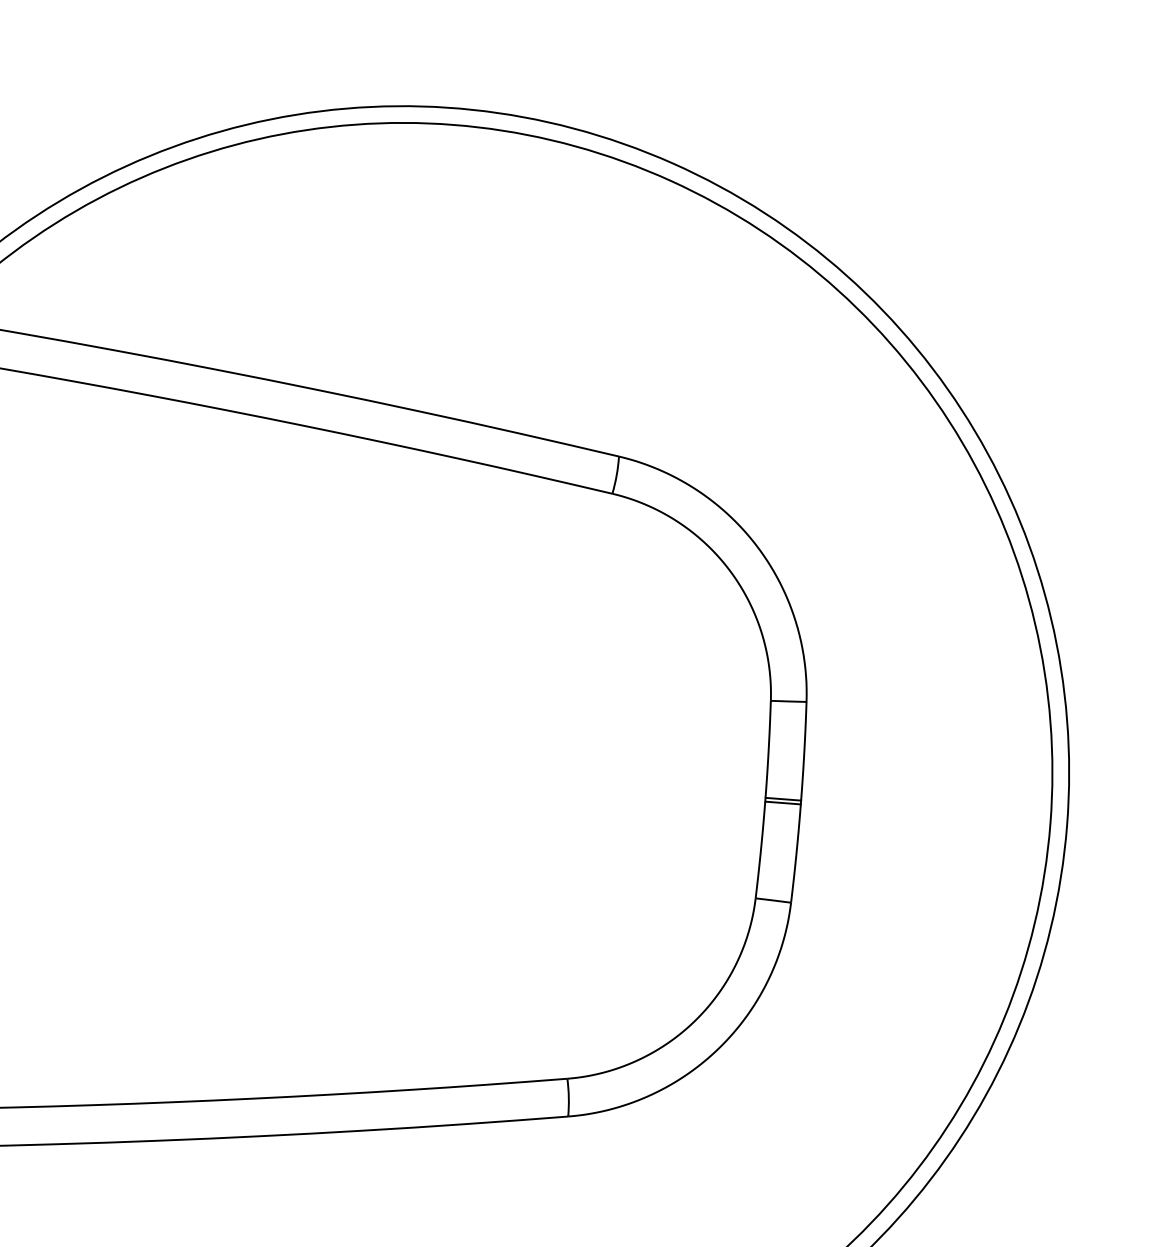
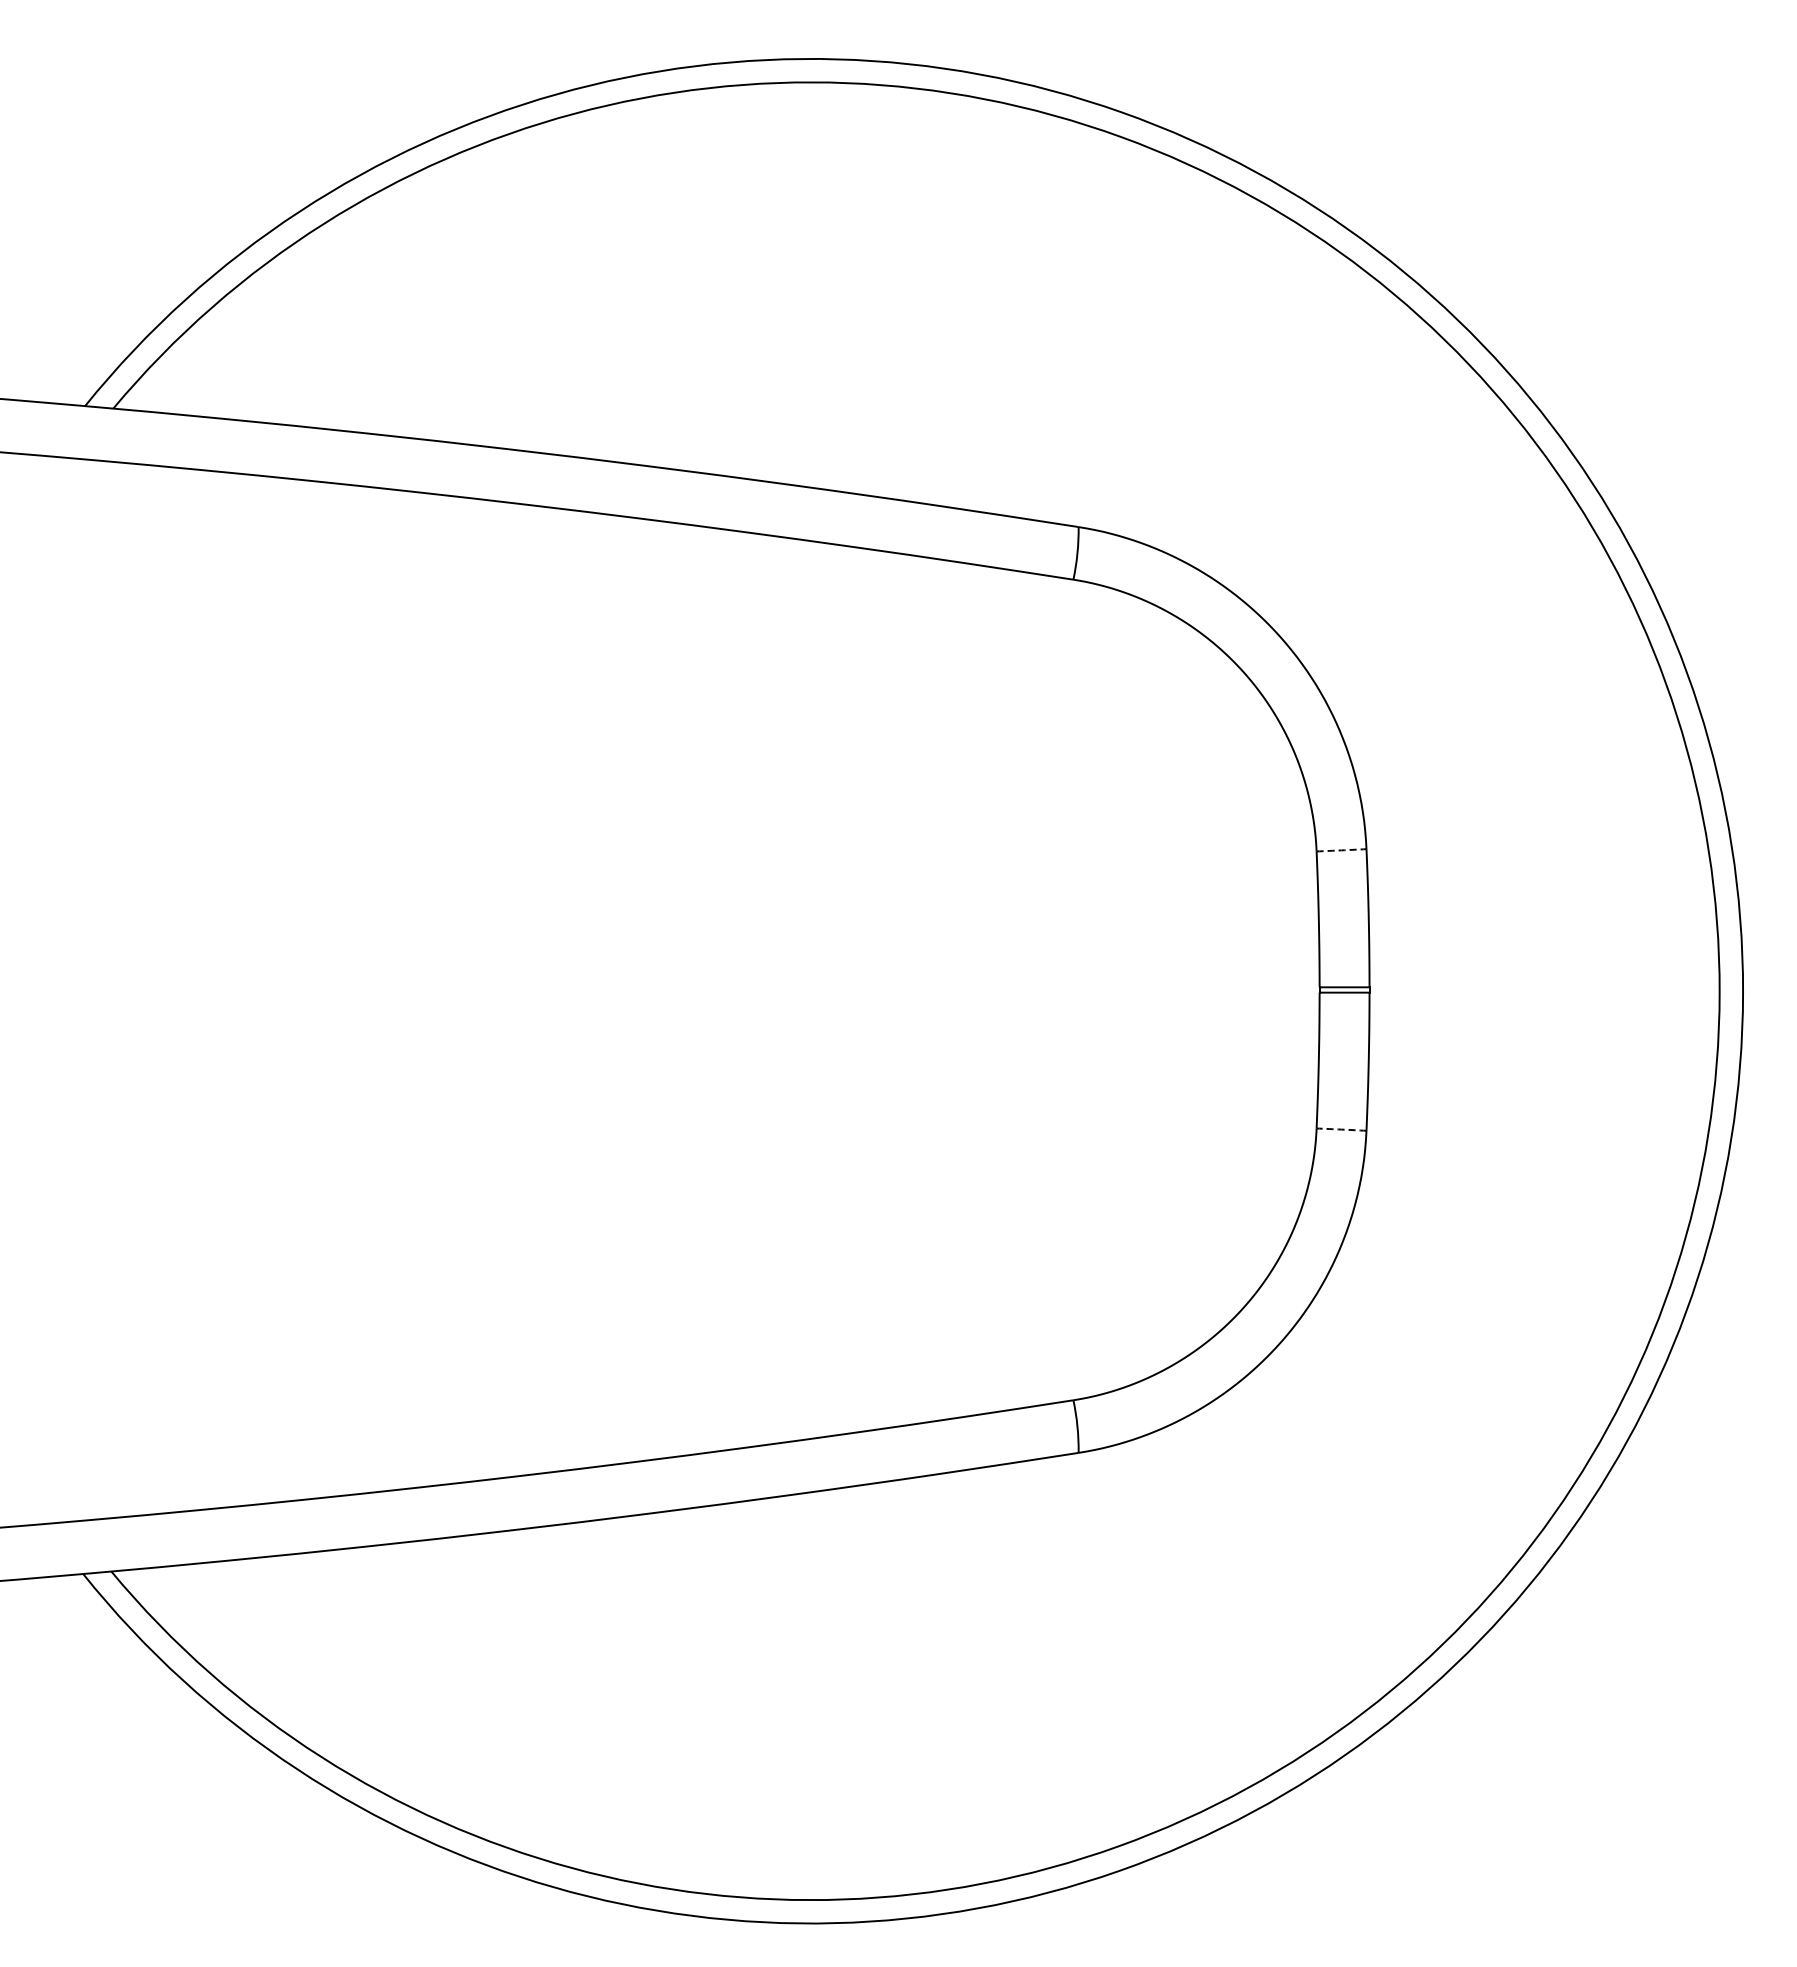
arc: (788, 701) -> (1341, 850), solid -> dashed
arc: (773, 900) -> (1341, 1129), solid -> dashed

